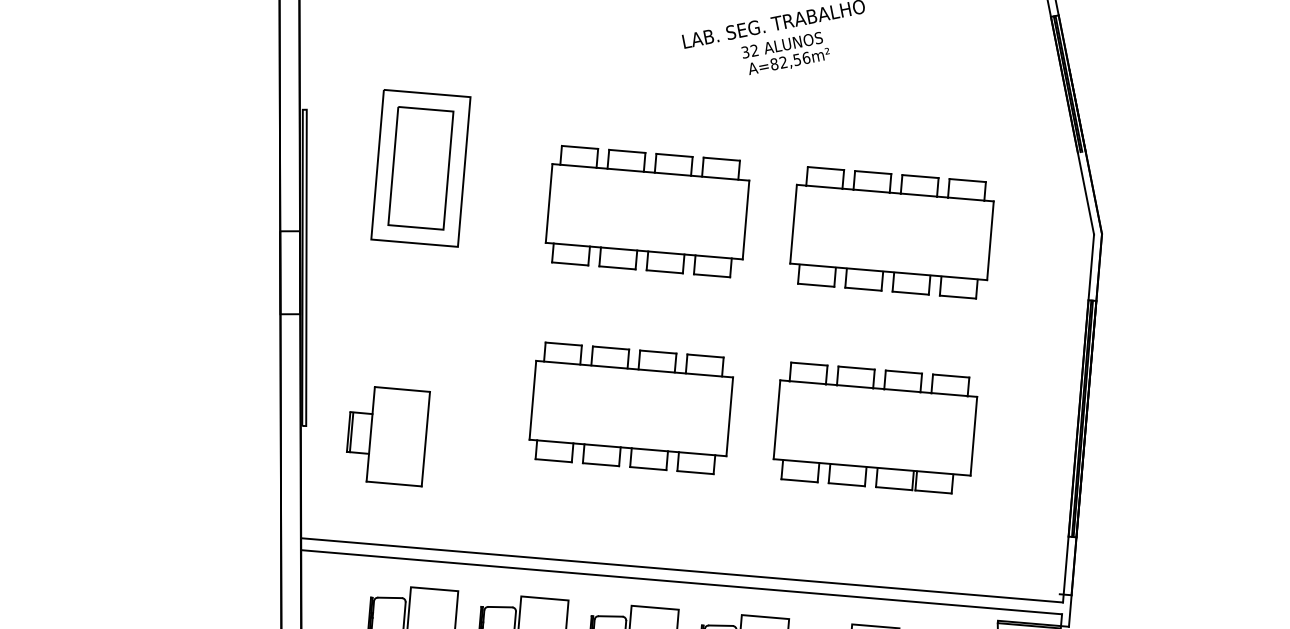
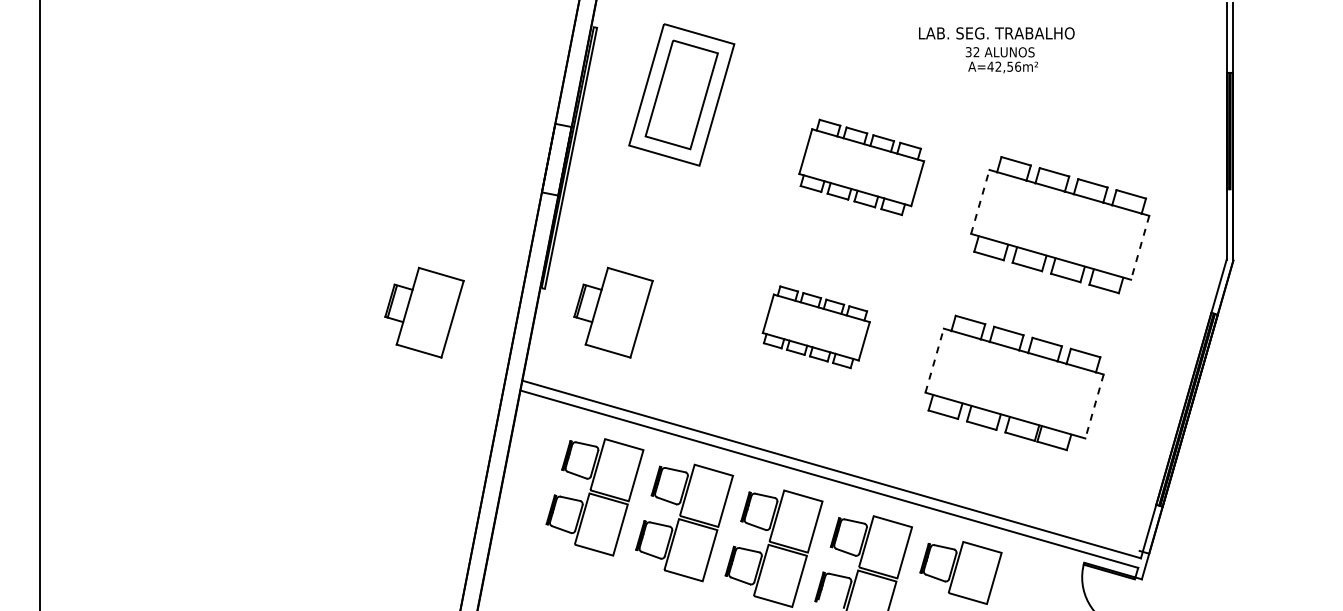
text: (774, 64) -> (990, 66), A=82,56m² -> A=42,56m²
part: (647, 211) -> (861, 167), size x0.7
line: (793, 223) -> (980, 201), solid -> dashed
line: (991, 241) -> (1140, 248), solid -> dashed
part: (631, 408) -> (816, 327), size x0.6
line: (776, 419) -> (934, 360), solid -> dashed
line: (973, 436) -> (1094, 406), solid -> dashed
part: (171, 481) -> (424, 312), added

